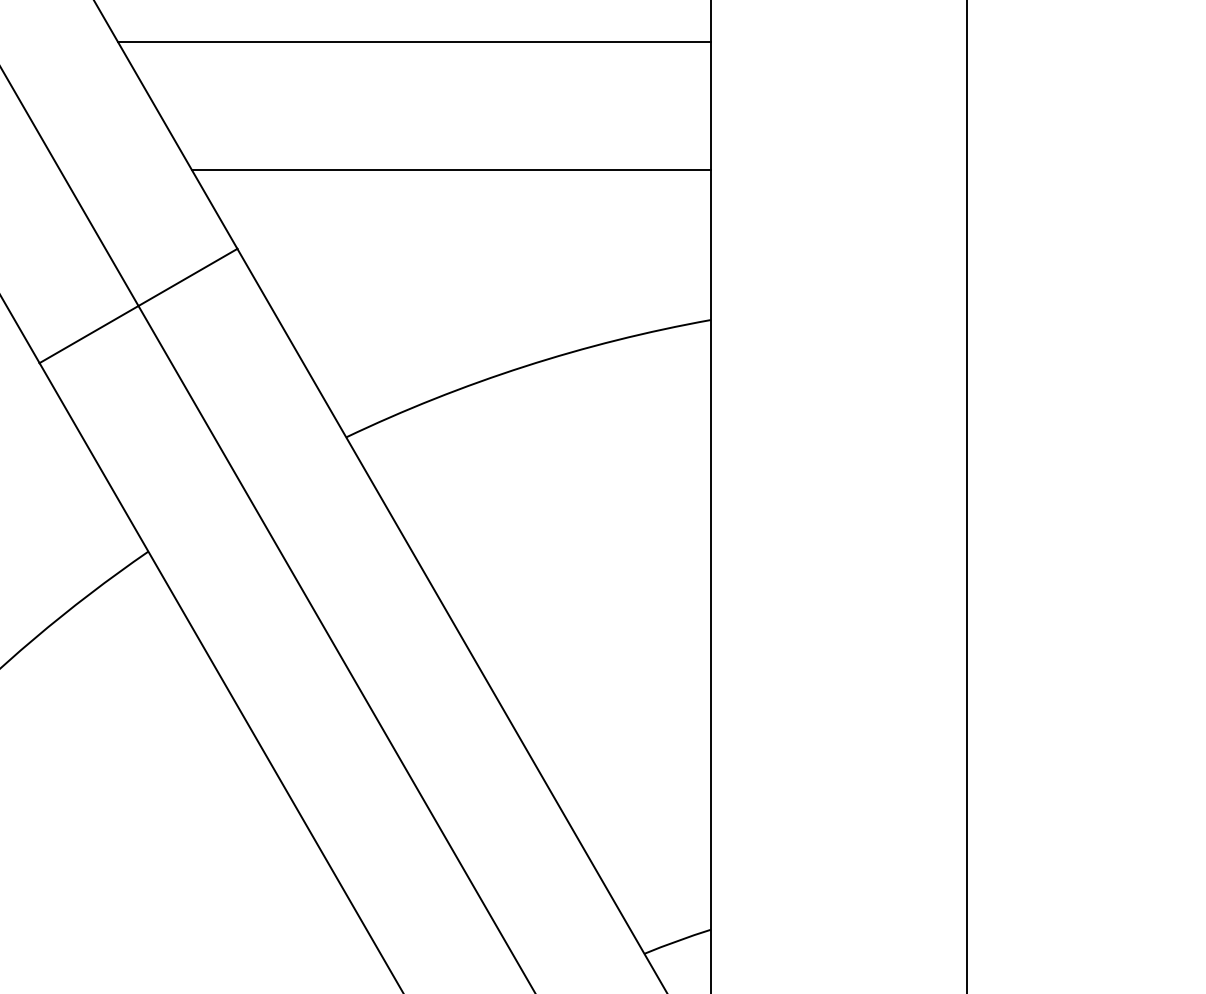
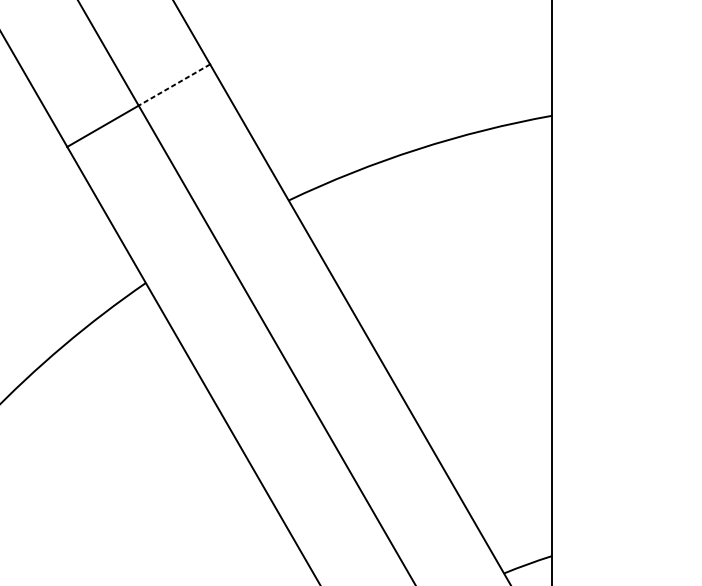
line: (450, 169) -> (364, 7), removed
line: (187, 277) -> (174, 85), solid -> dashed

